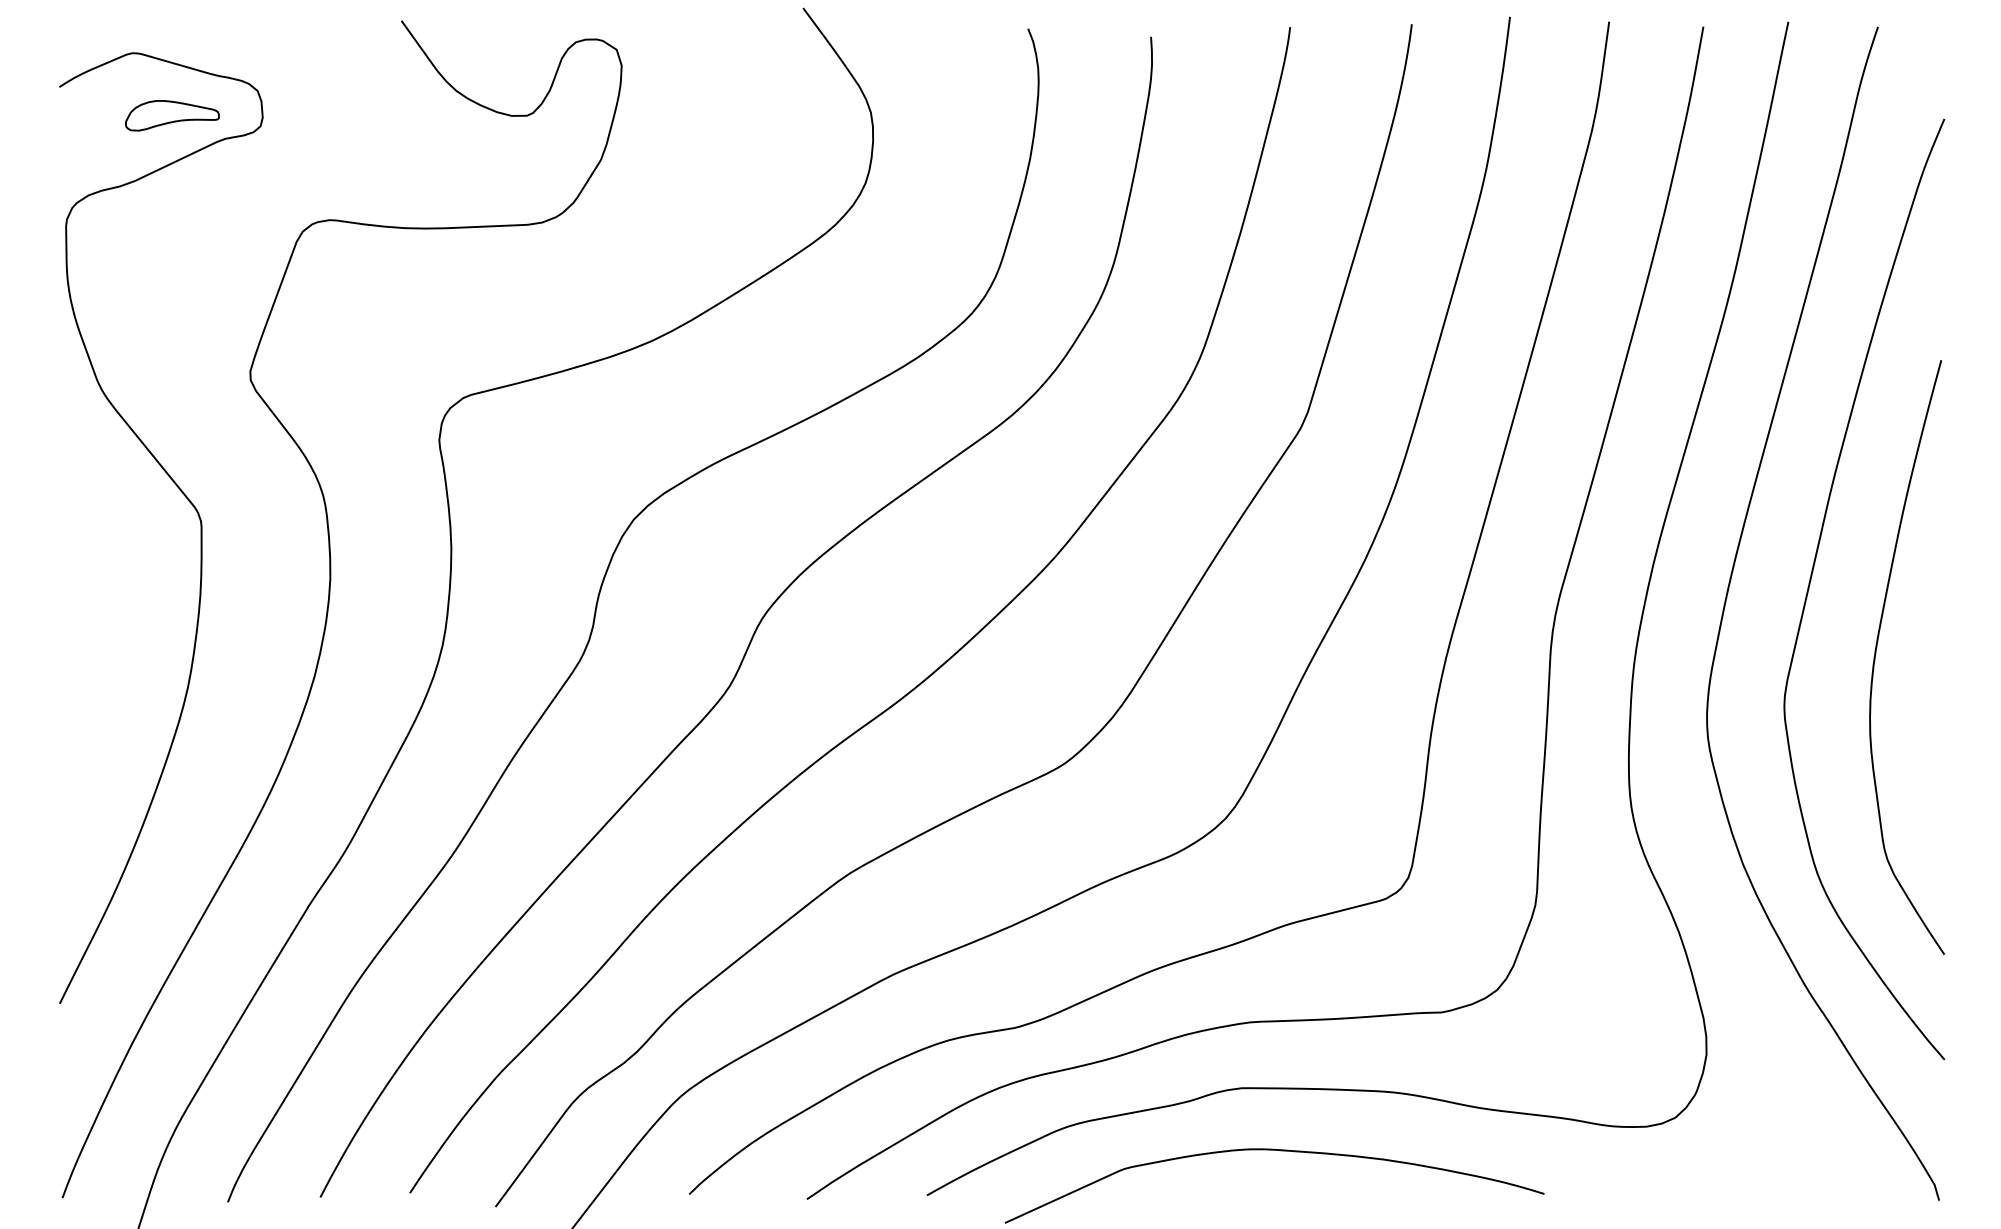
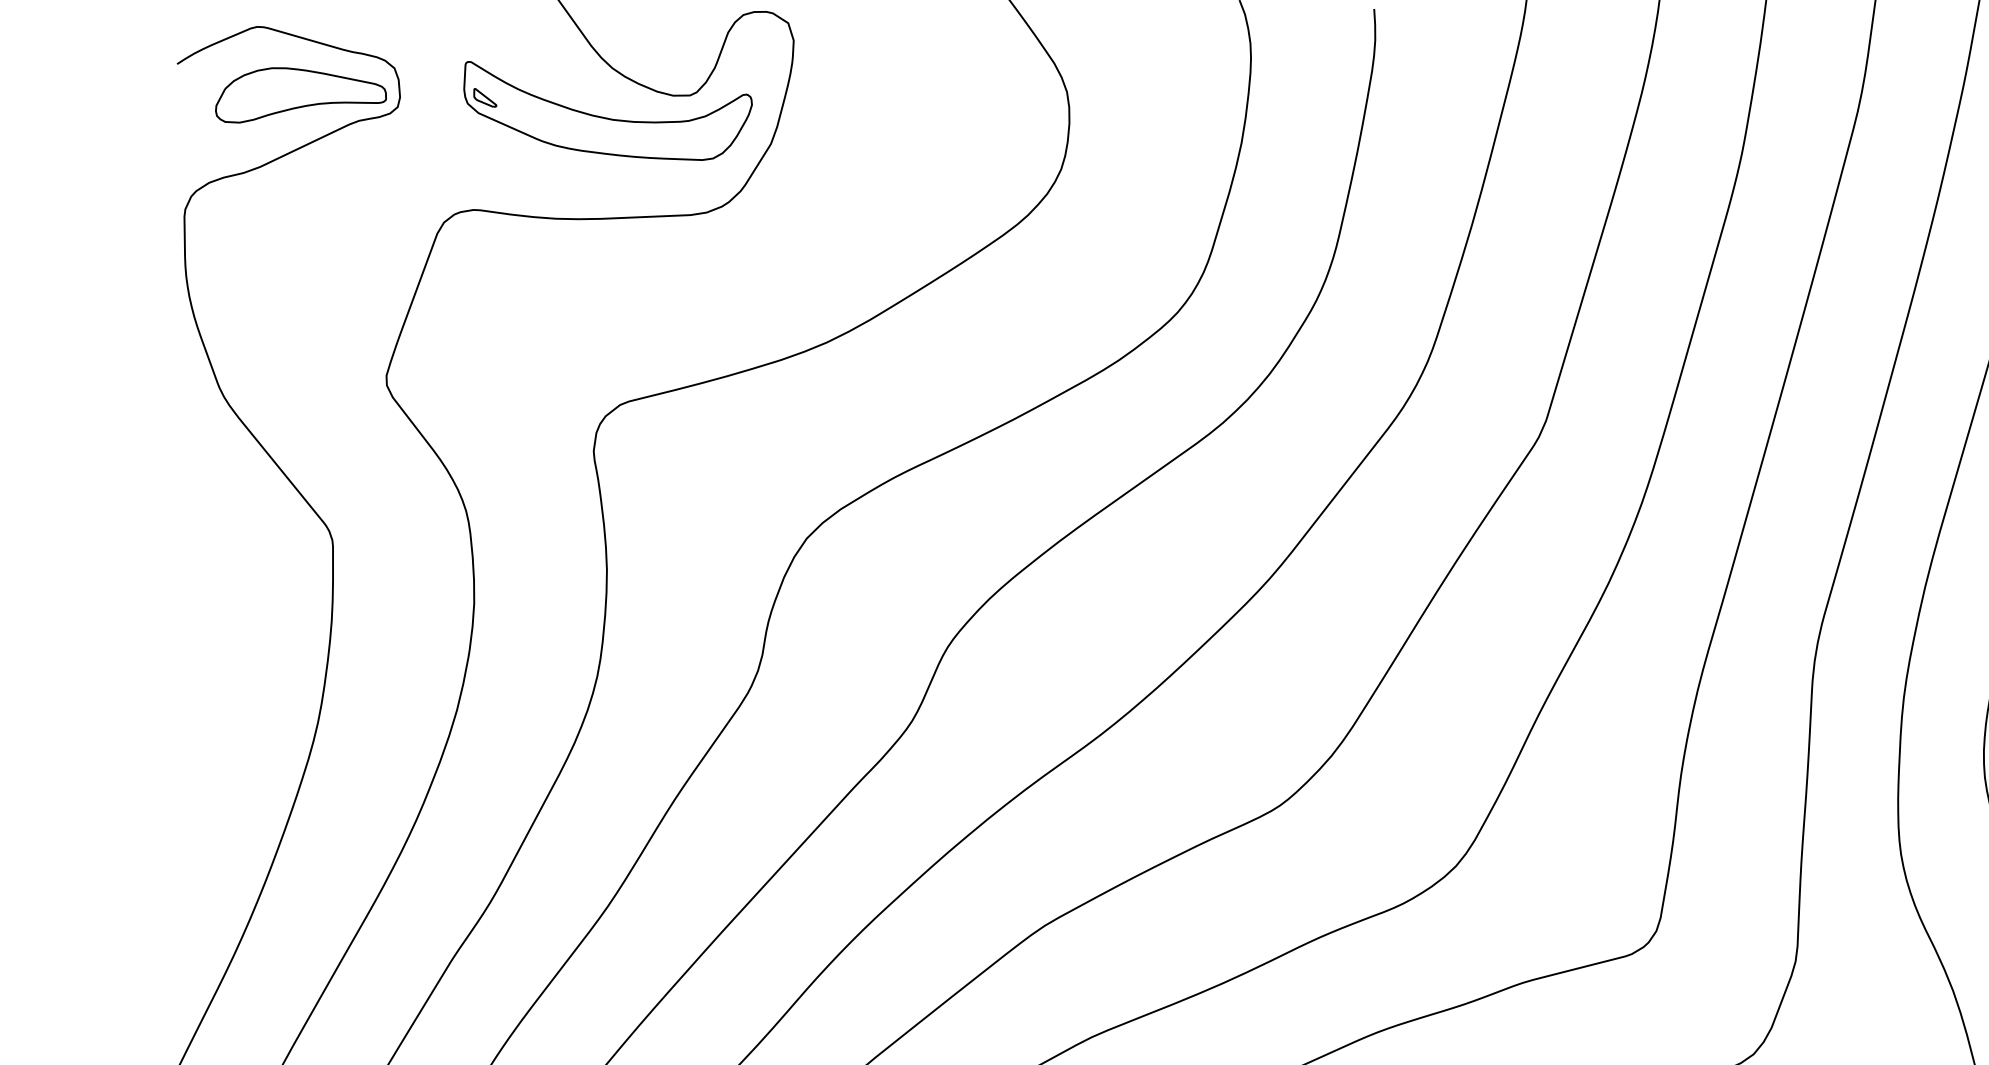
part: (172, 115) -> (301, 95), size x1.67
part: (451, 135) -> (607, 117), added

